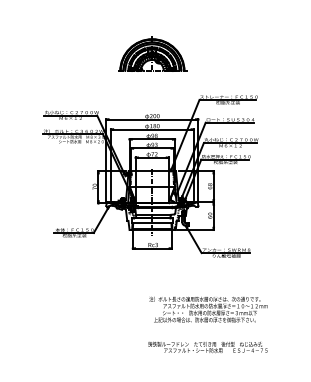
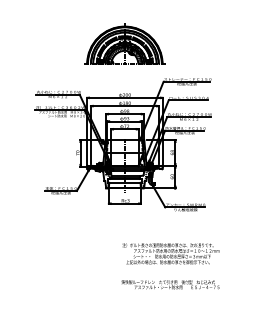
part: (152, 54) -> (125, 44), size x1.43

